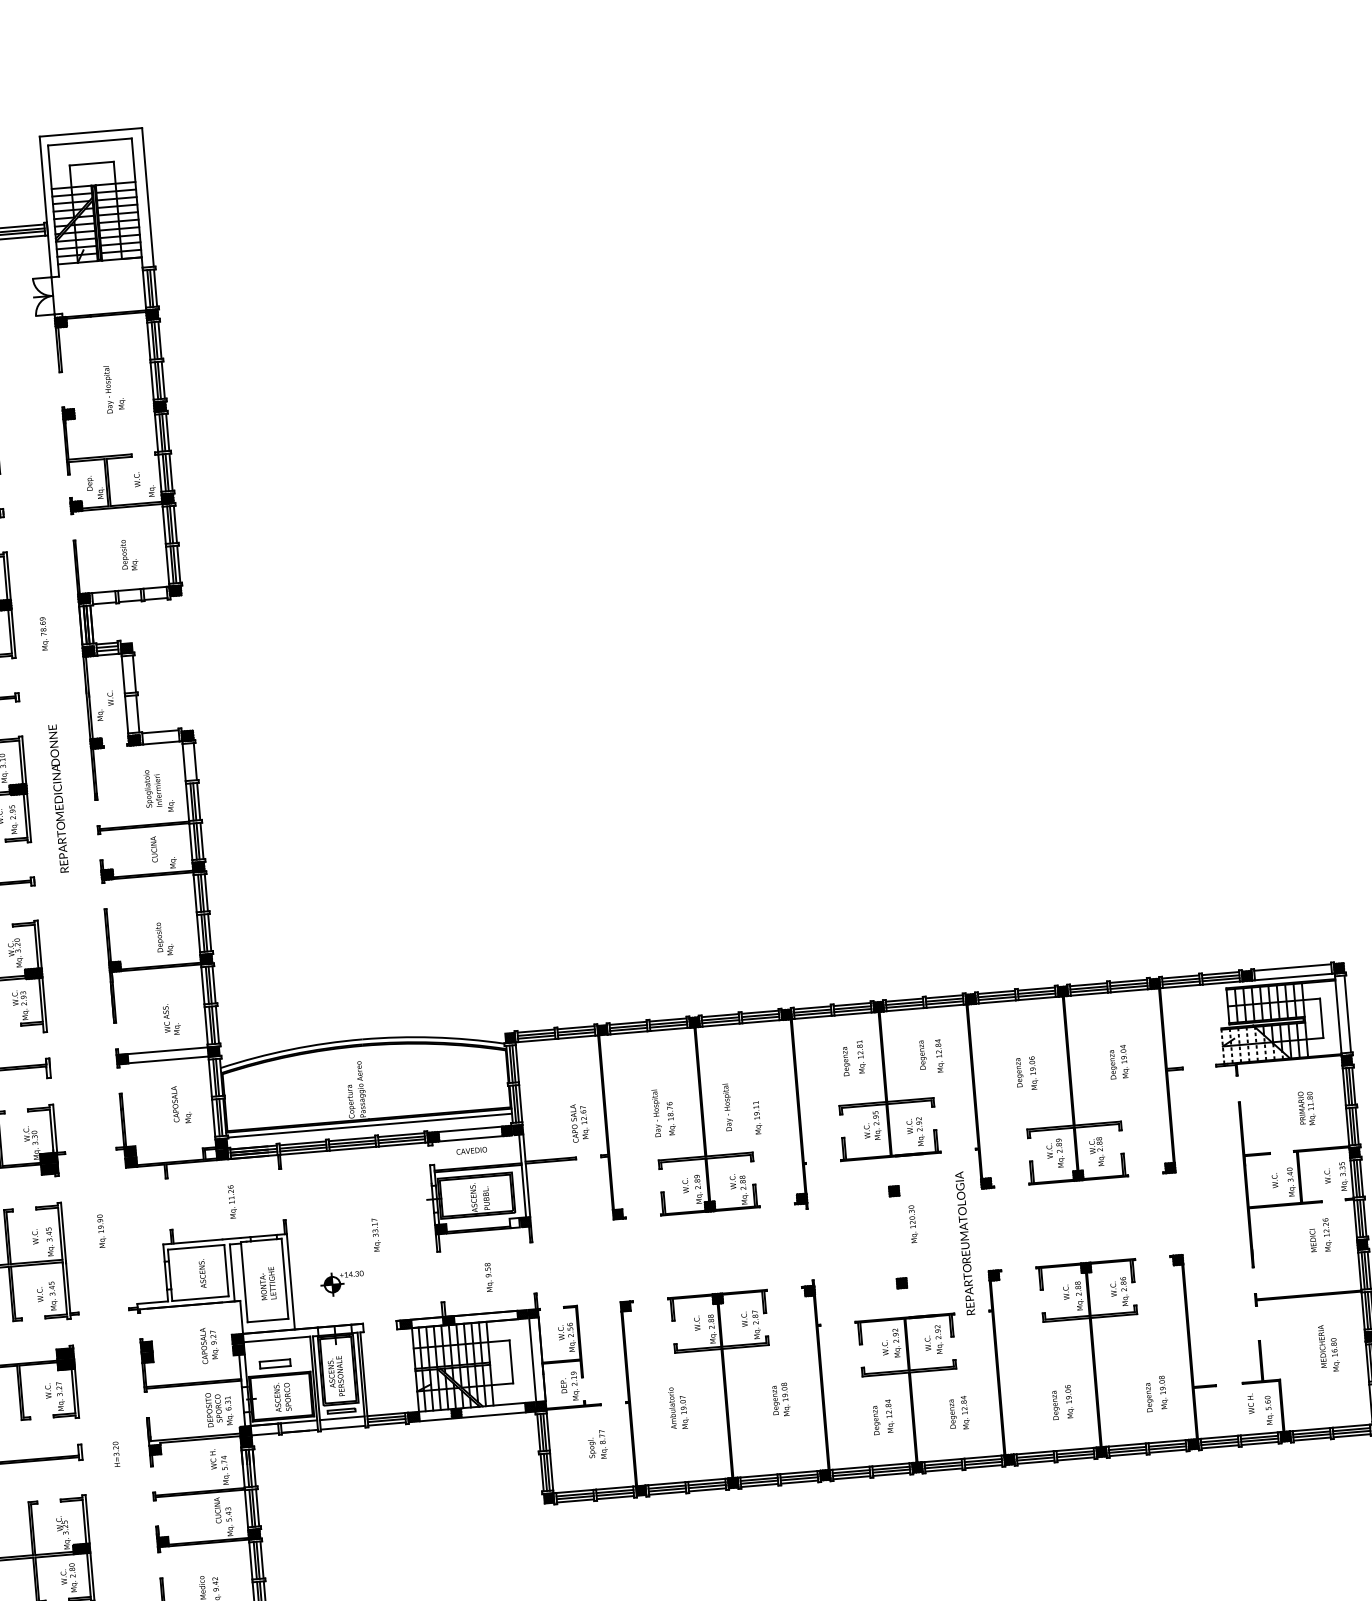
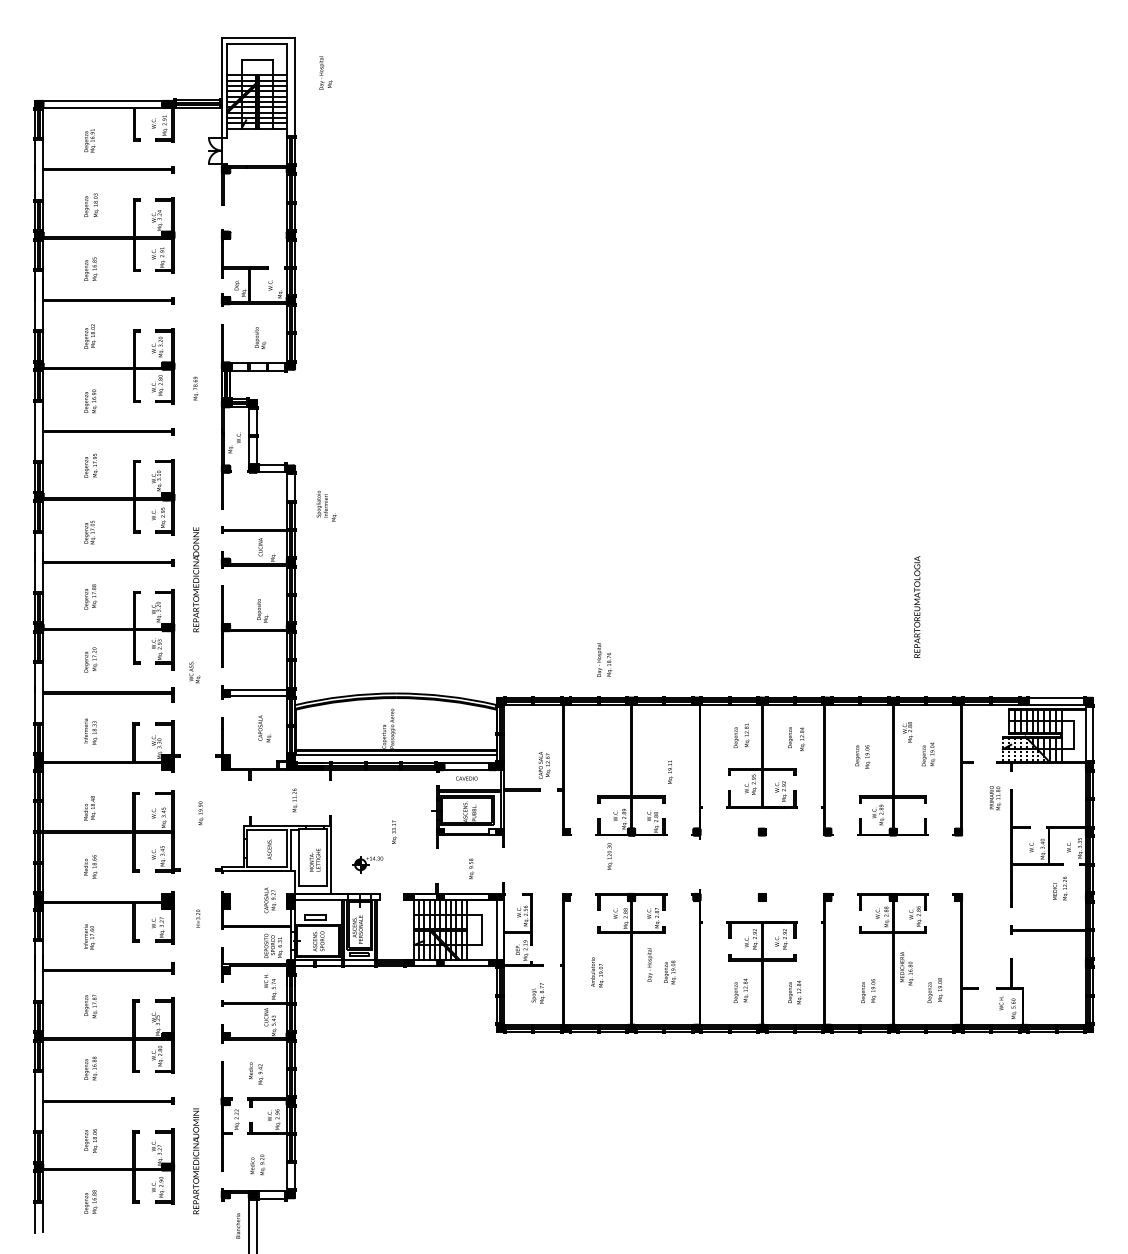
text: (113, 388) -> (325, 72), moved
text: (158, 789) -> (326, 505), moved
text: (59, 798) -> (196, 579), moved
text: (171, 1020) -> (194, 672), moved
text: (727, 1106) -> (649, 964), moved
text: (1305, 1109) -> (994, 798), moved
text: (663, 1111) -> (604, 659), moved
text: (1096, 1152) -> (907, 732), moved
text: (912, 1224) -> (609, 856), moved
text: (965, 1242) -> (917, 606), moved
text: (1328, 1348) -> (906, 968), moved
text: (116, 1454) -> (198, 918), moved

